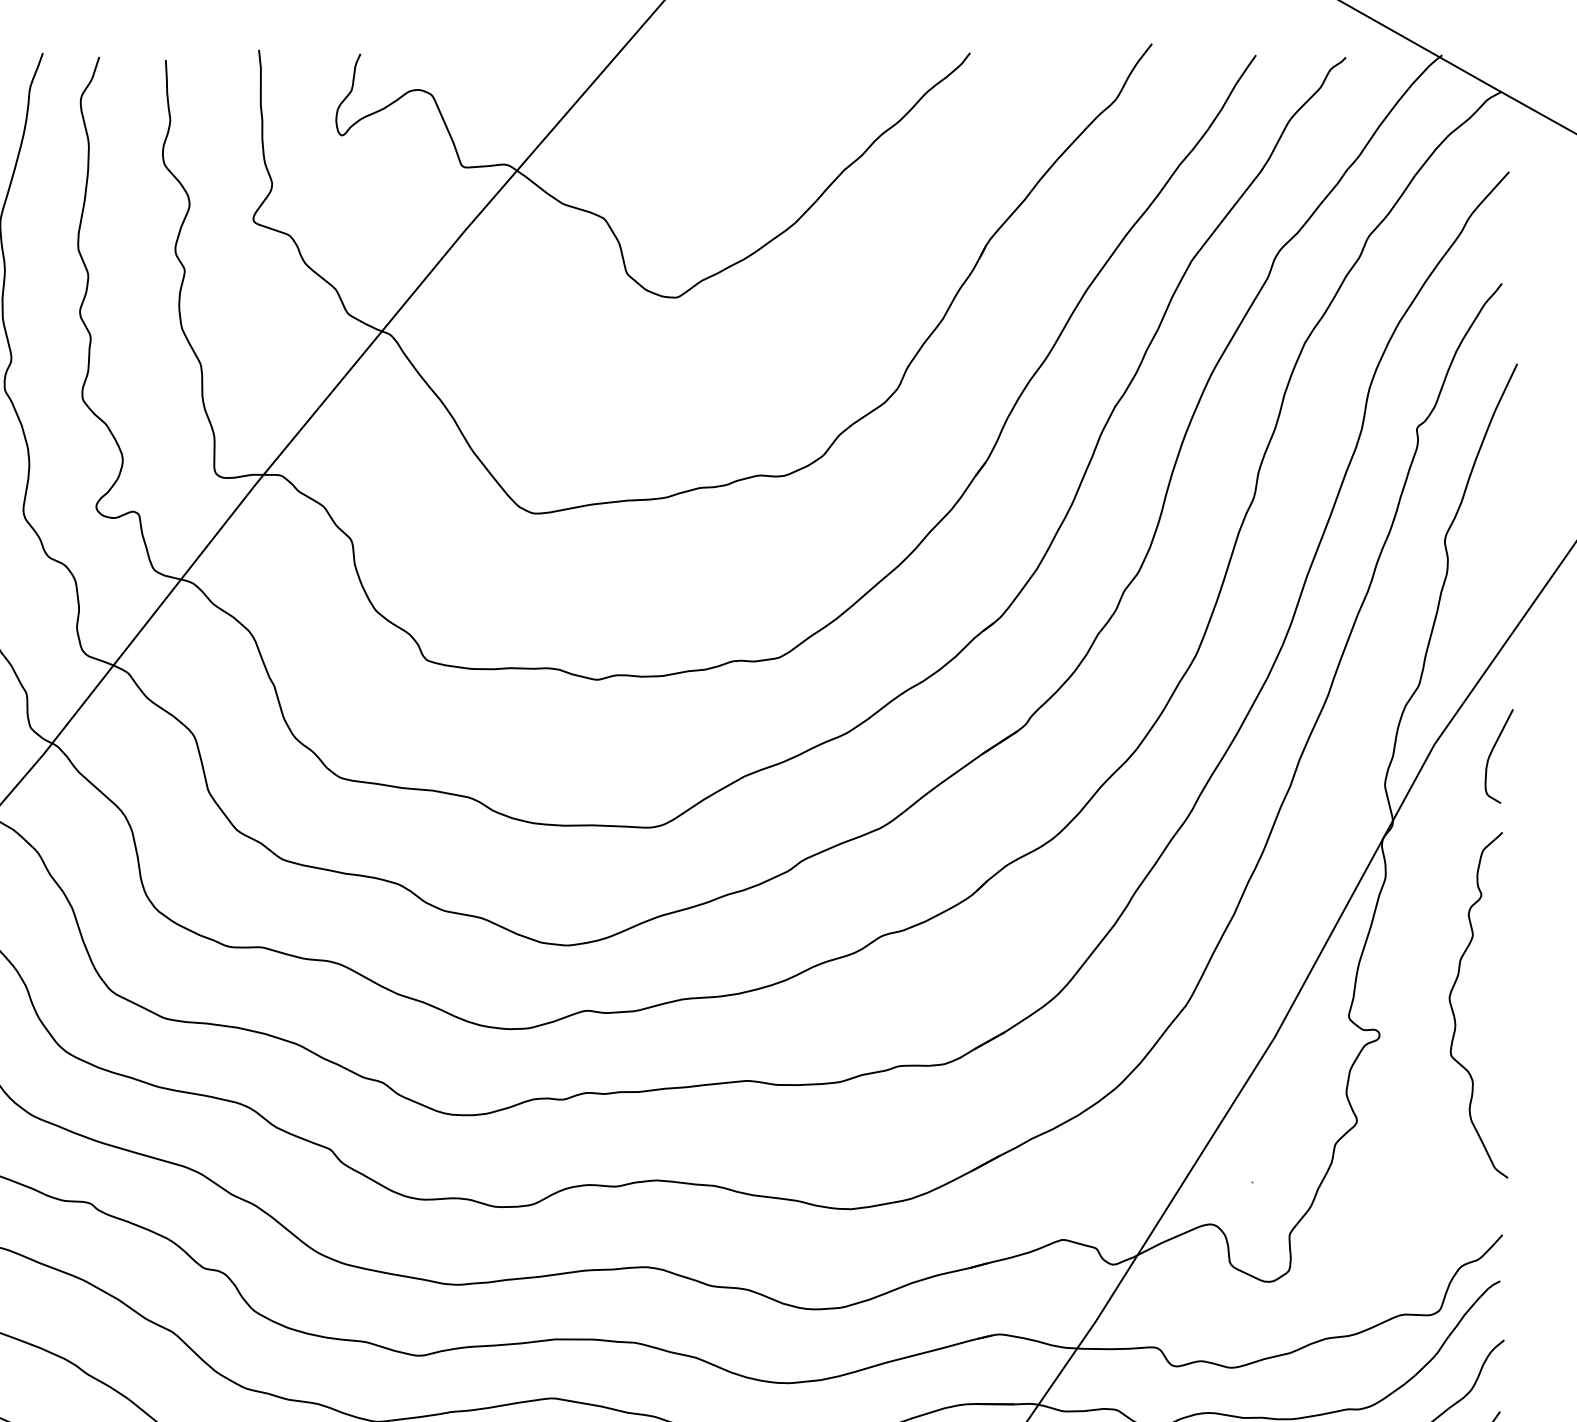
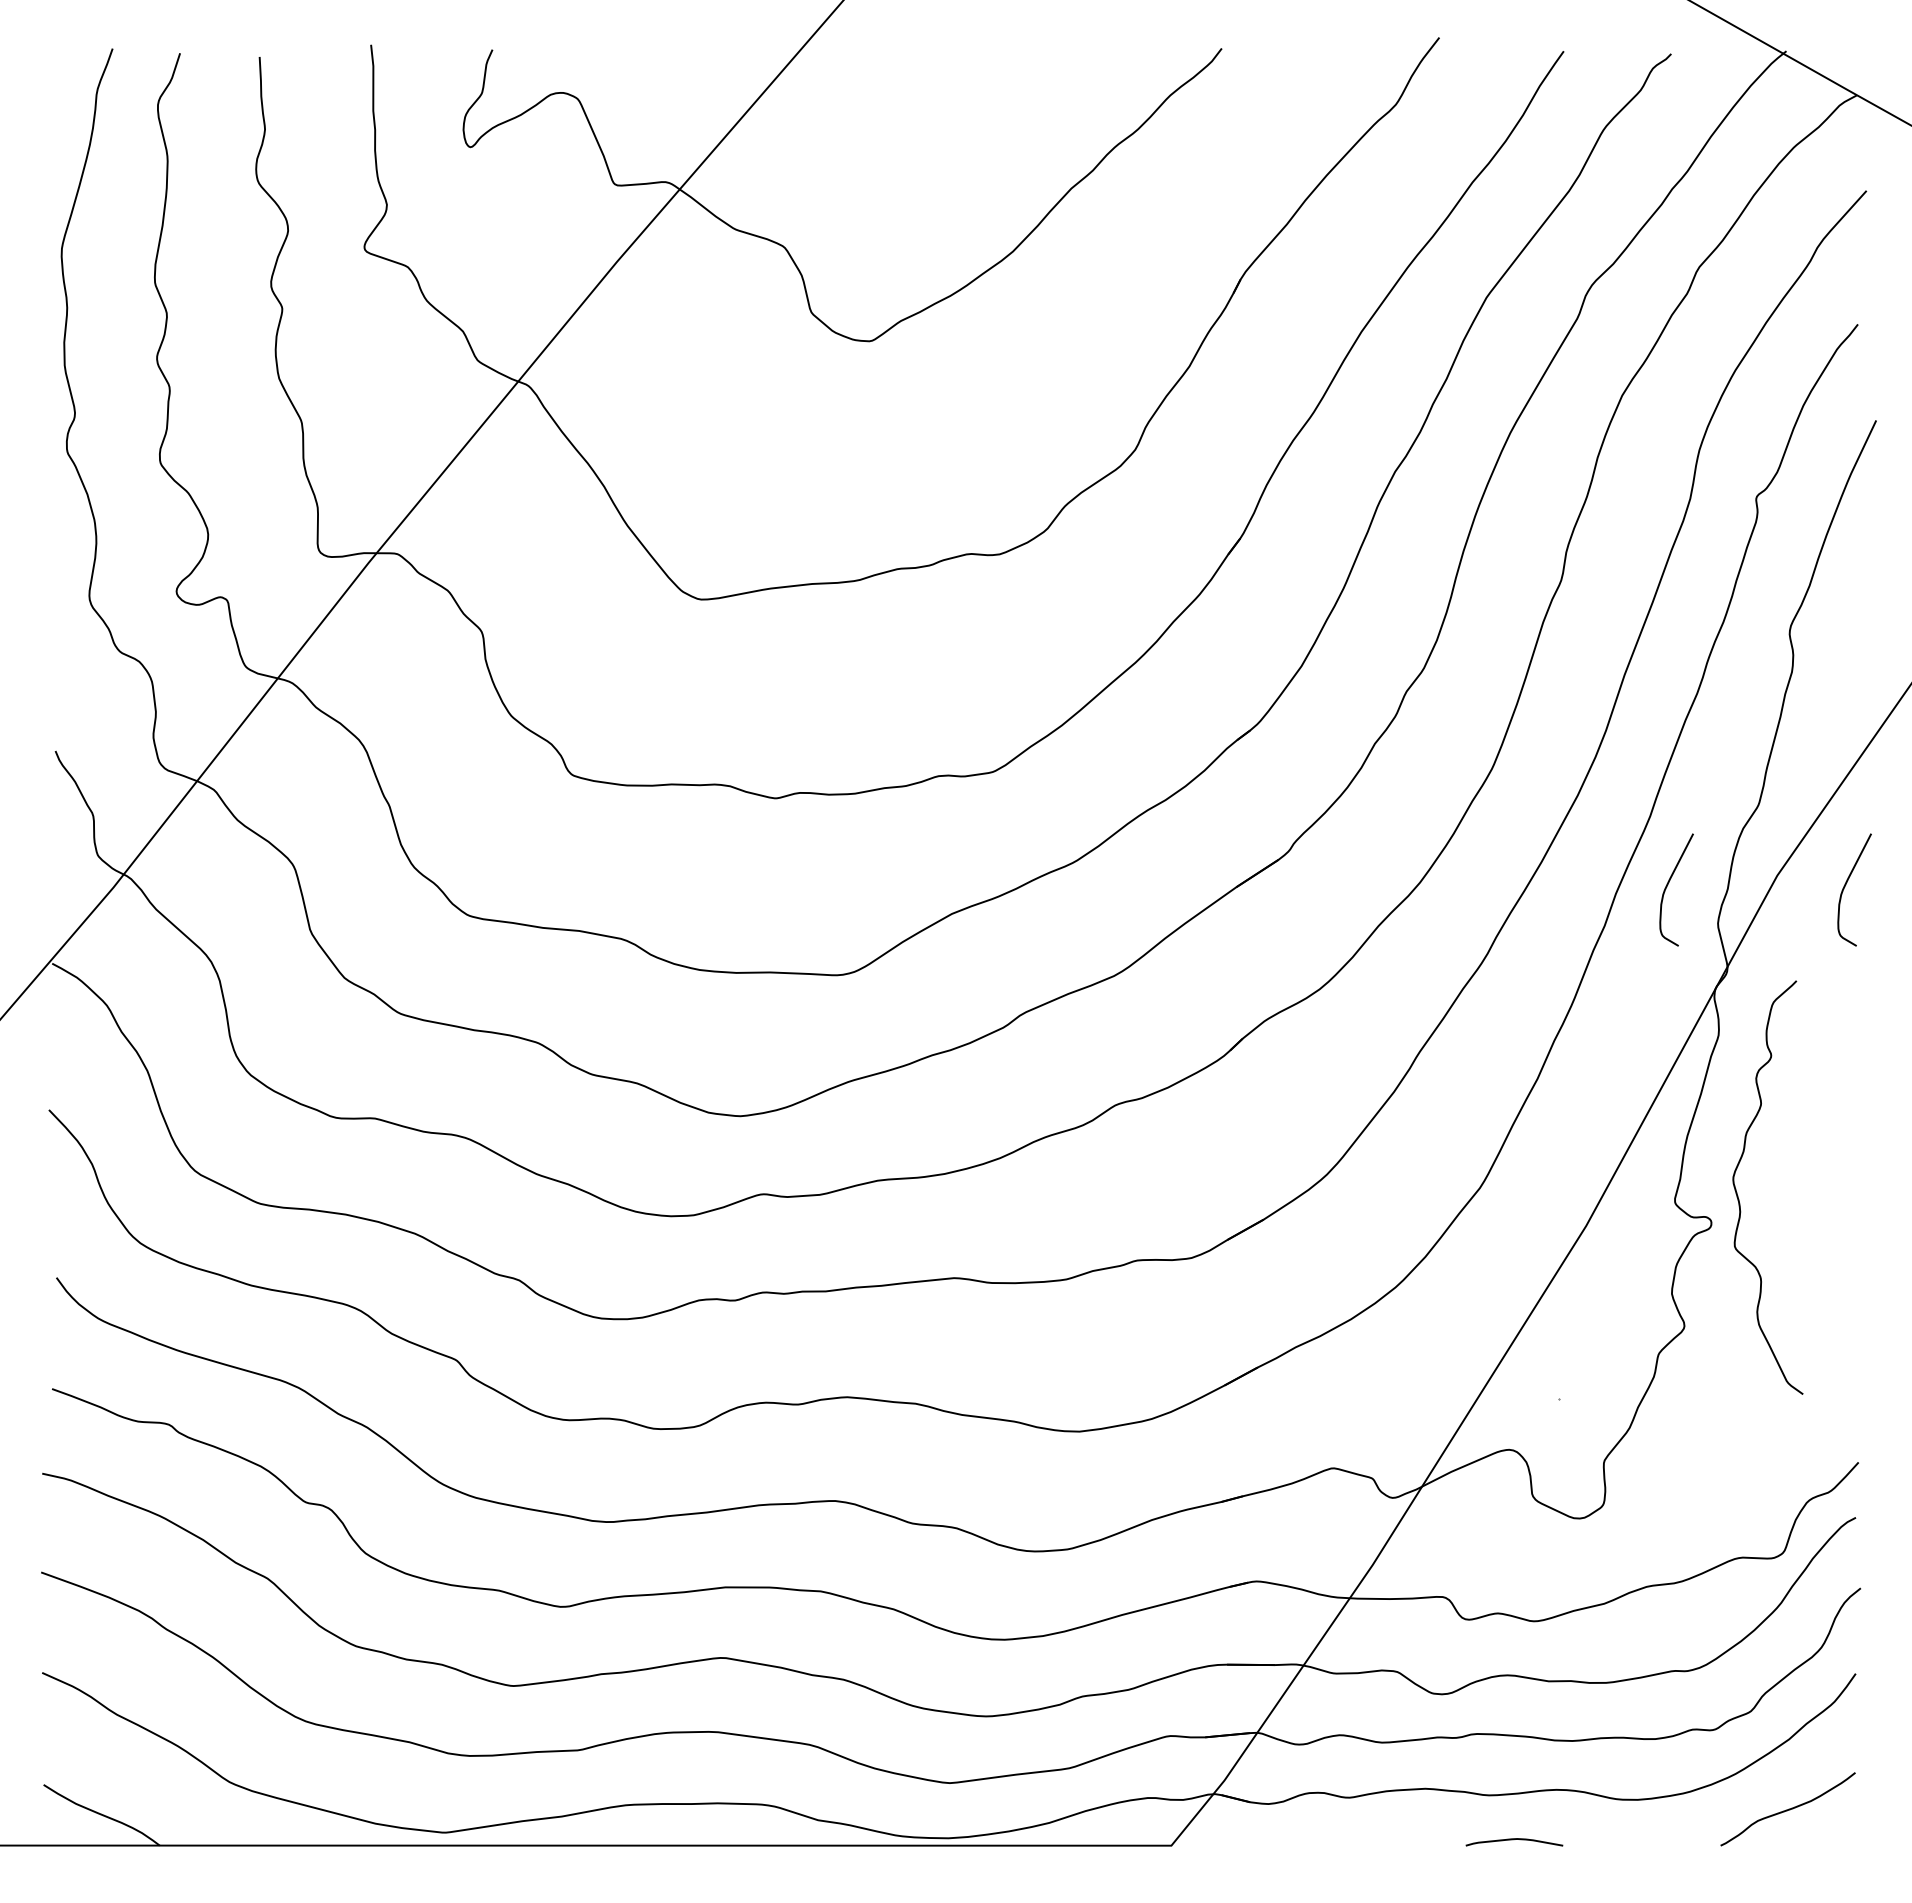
curve: (1342, 754) -> (1667, 887), added
curve: (1453, 1011) -> (1738, 1195), moved

